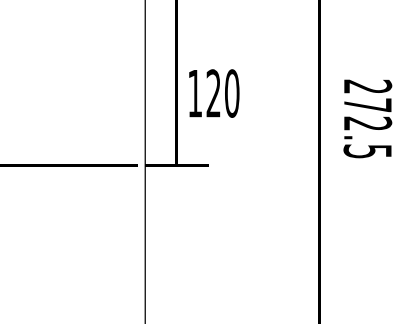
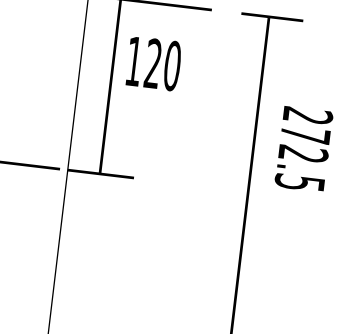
text: (214, 93) -> (154, 63), moved

